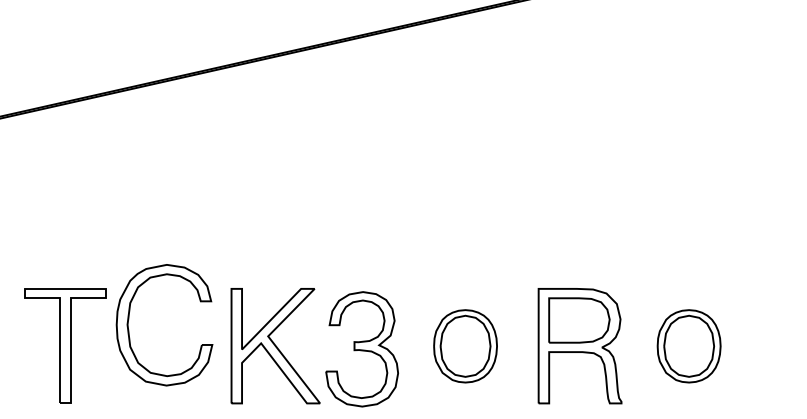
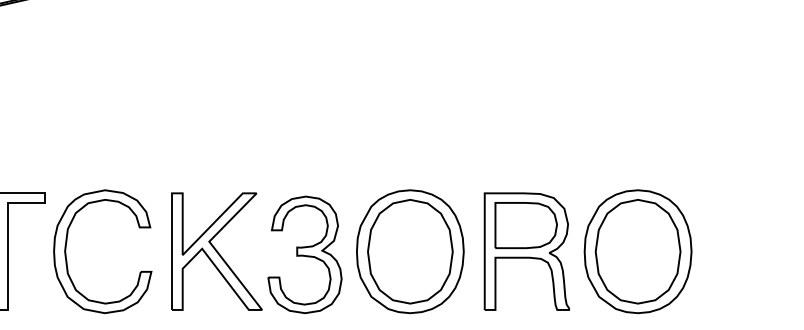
part: (129, 330) -> (67, 257), moved
part: (465, 346) -> (410, 252), size x1.67
part: (688, 346) -> (637, 252), size x1.67

